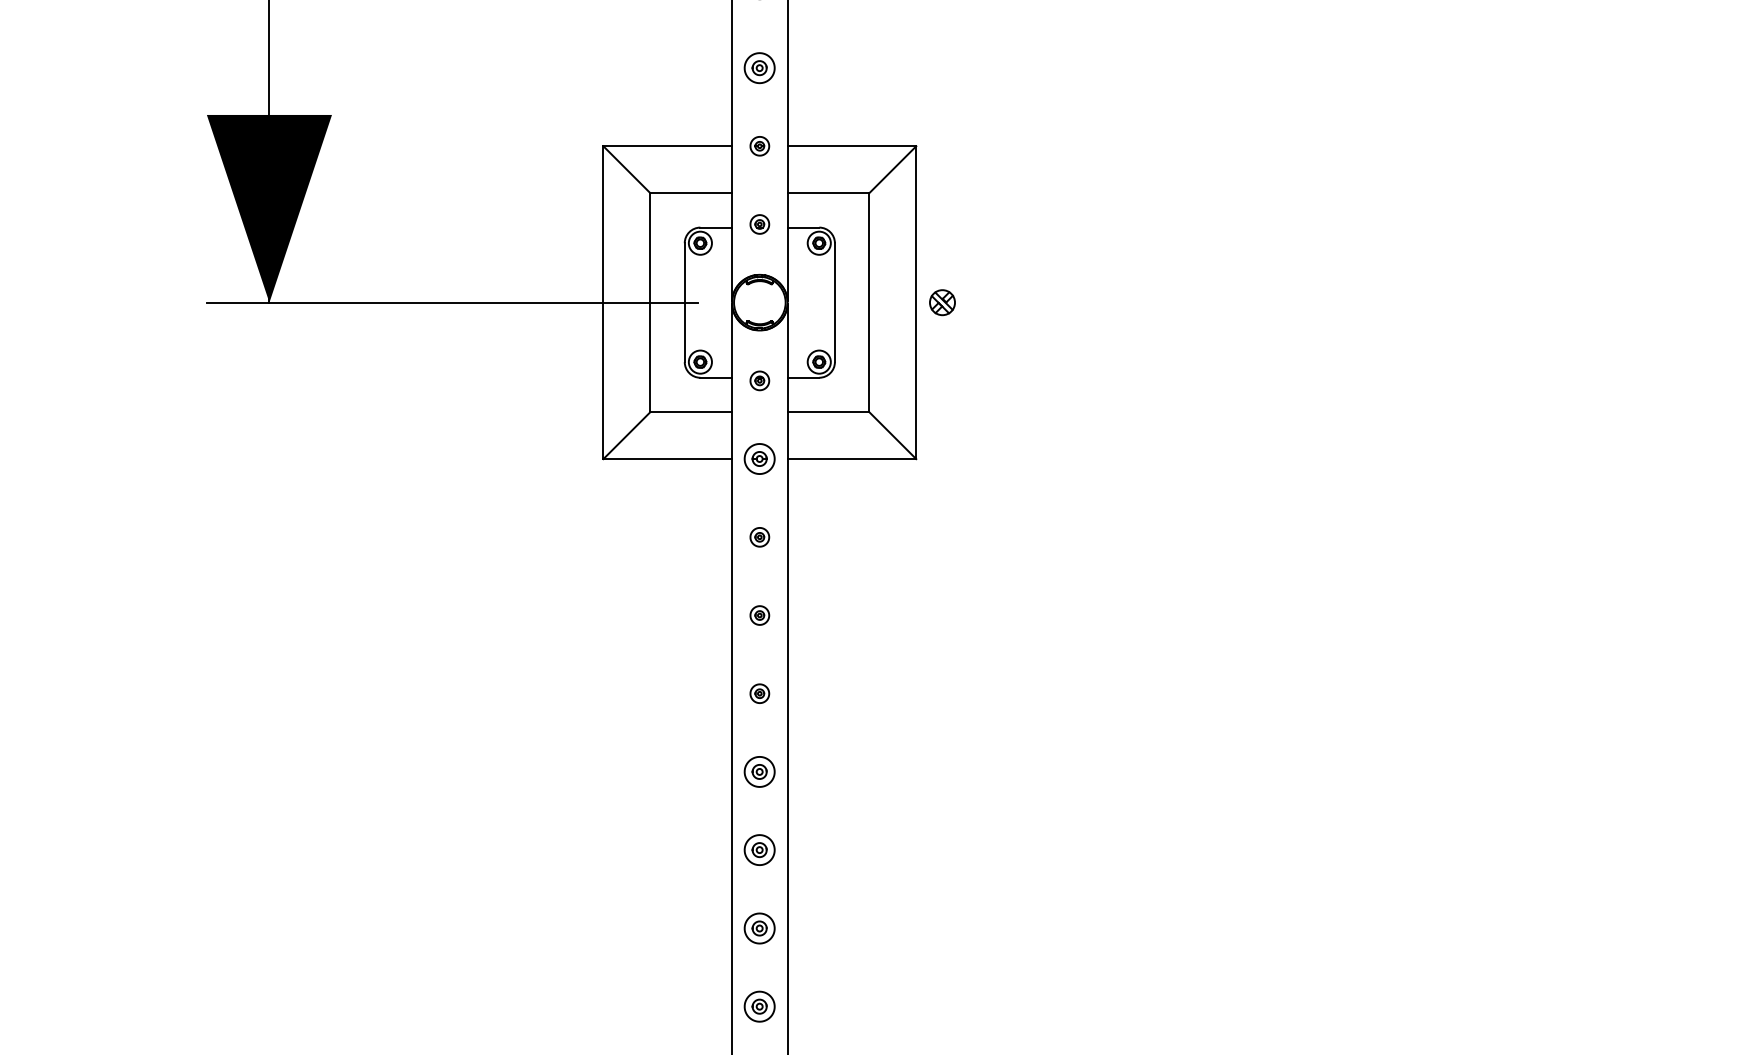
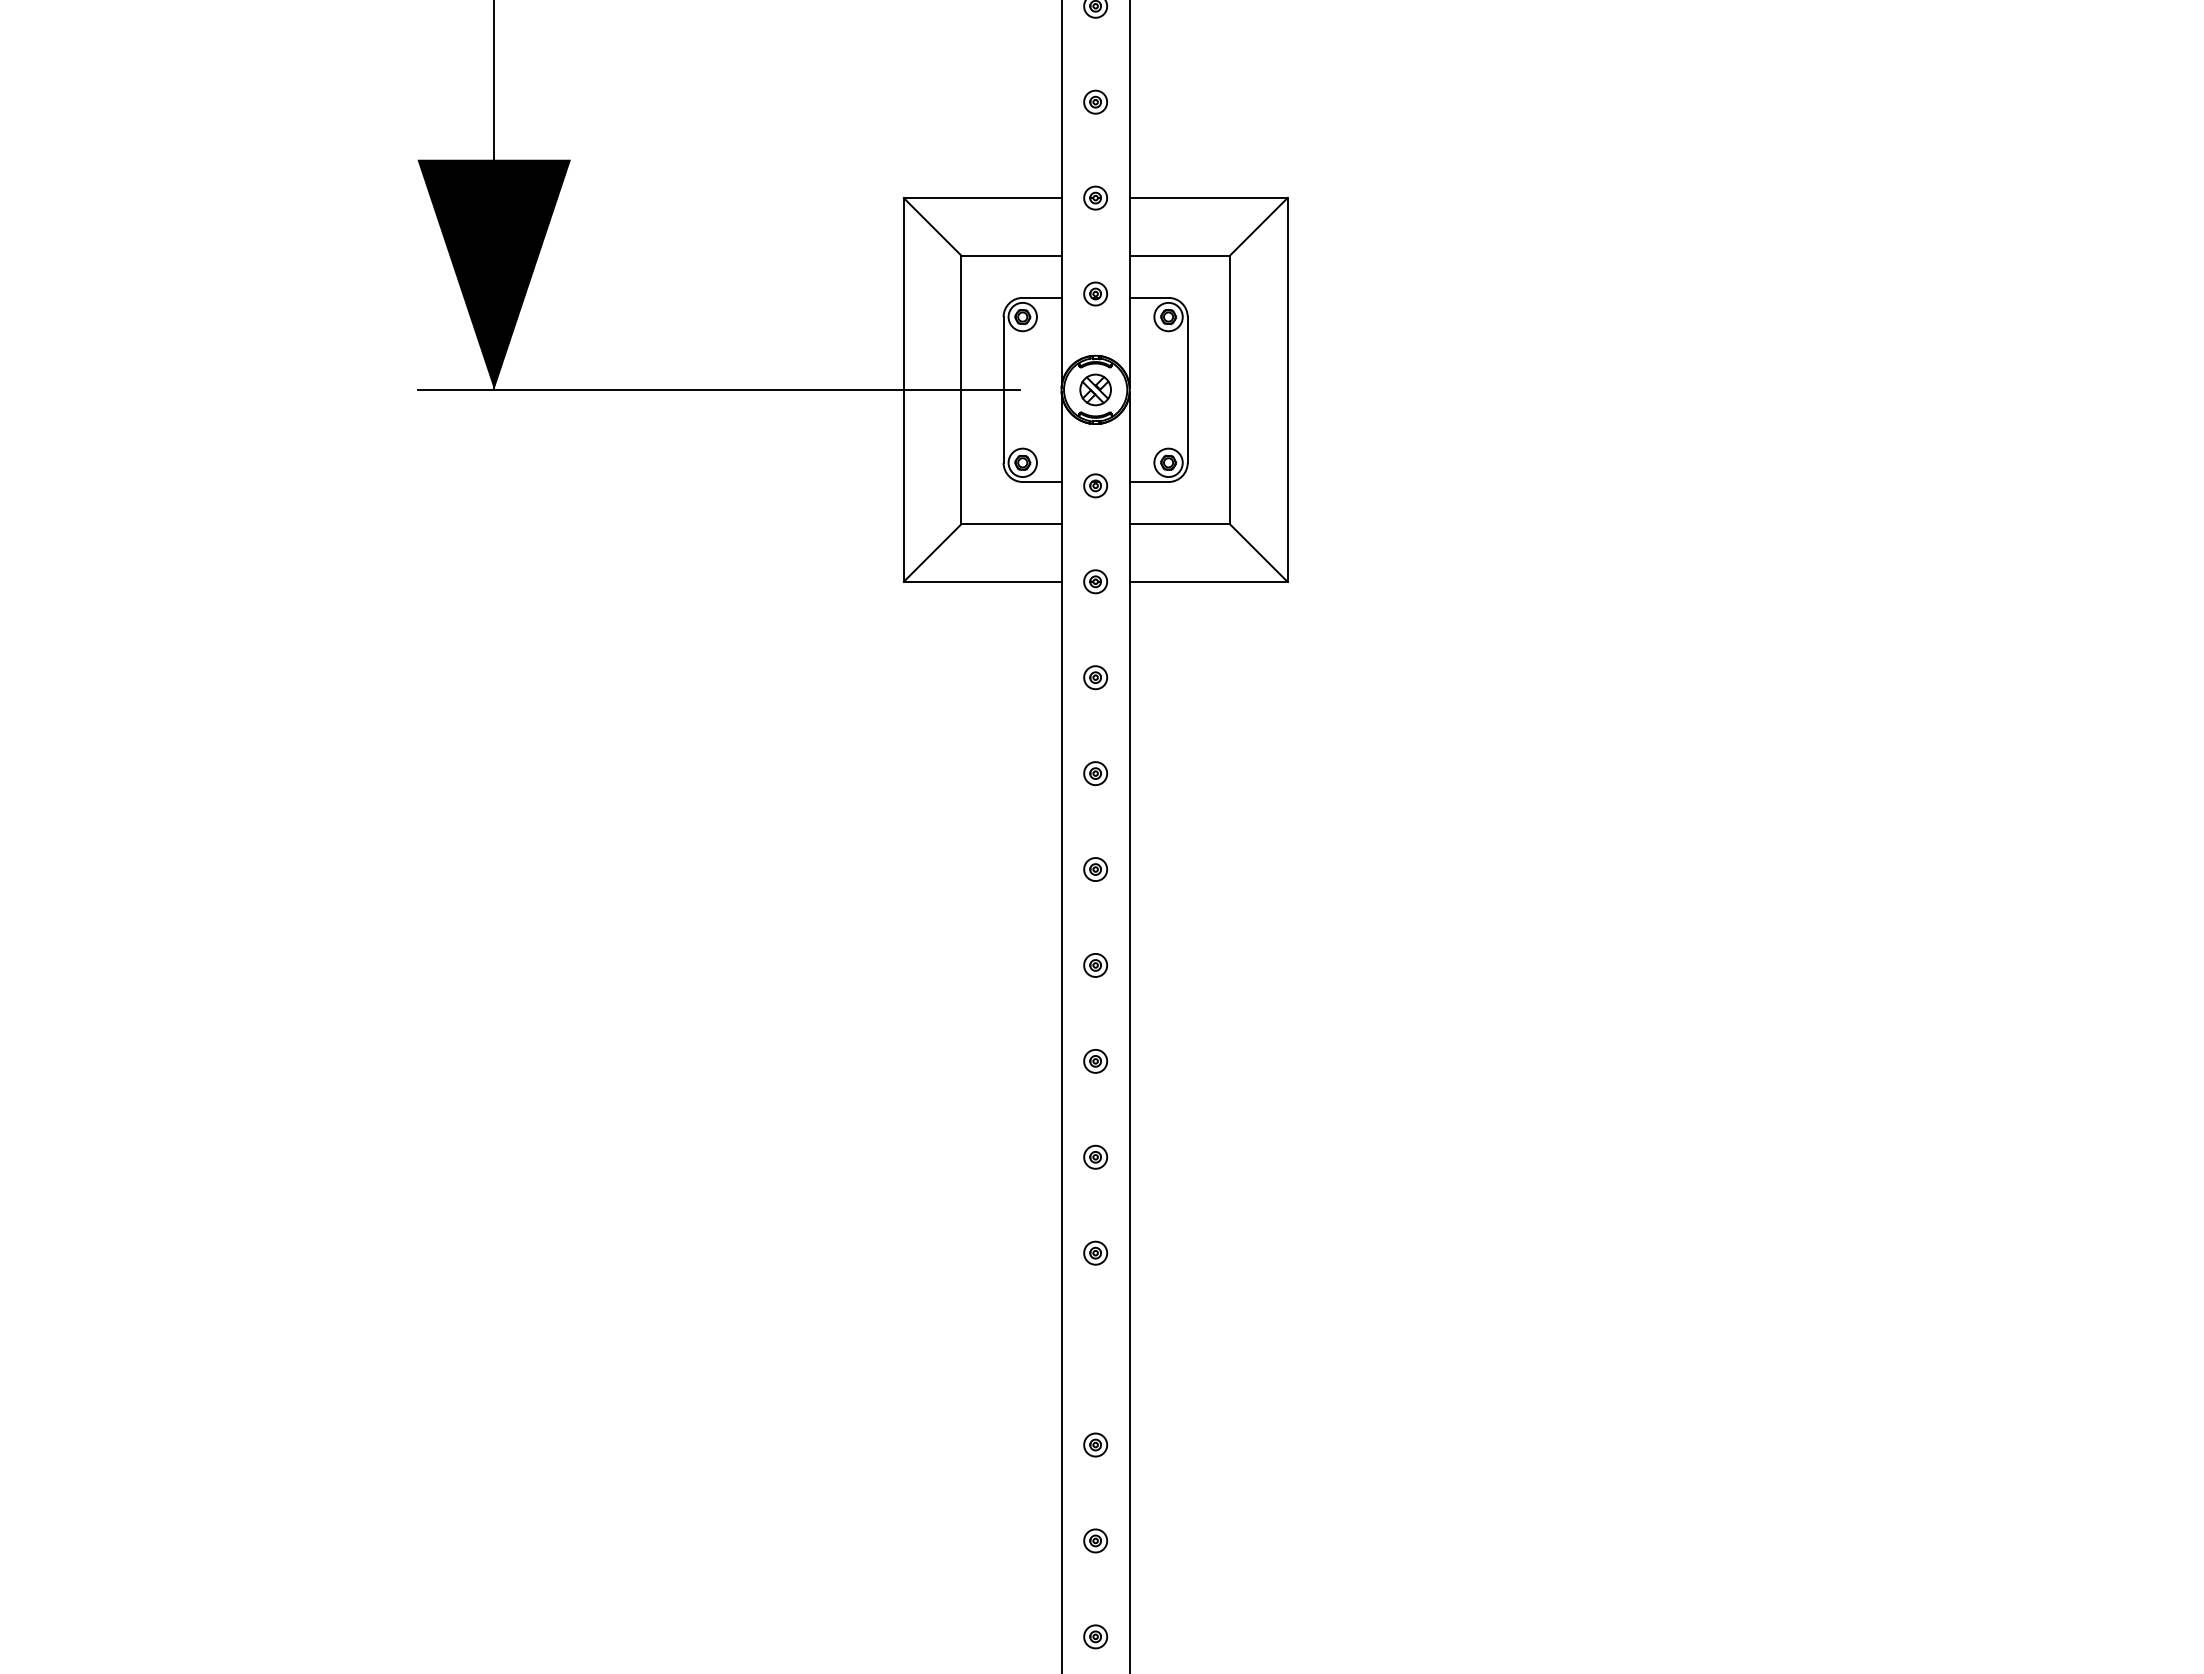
part: (759, 67) -> (1095, 101), size x0.62
part: (942, 302) -> (1095, 389), moved
part: (759, 458) -> (1095, 581), size x0.62
part: (759, 771) -> (1095, 965), size x0.62
part: (759, 850) -> (1095, 1061), size x0.62
part: (759, 927) -> (1095, 1156), size x0.62
part: (759, 1006) -> (1095, 1252), size x0.62

